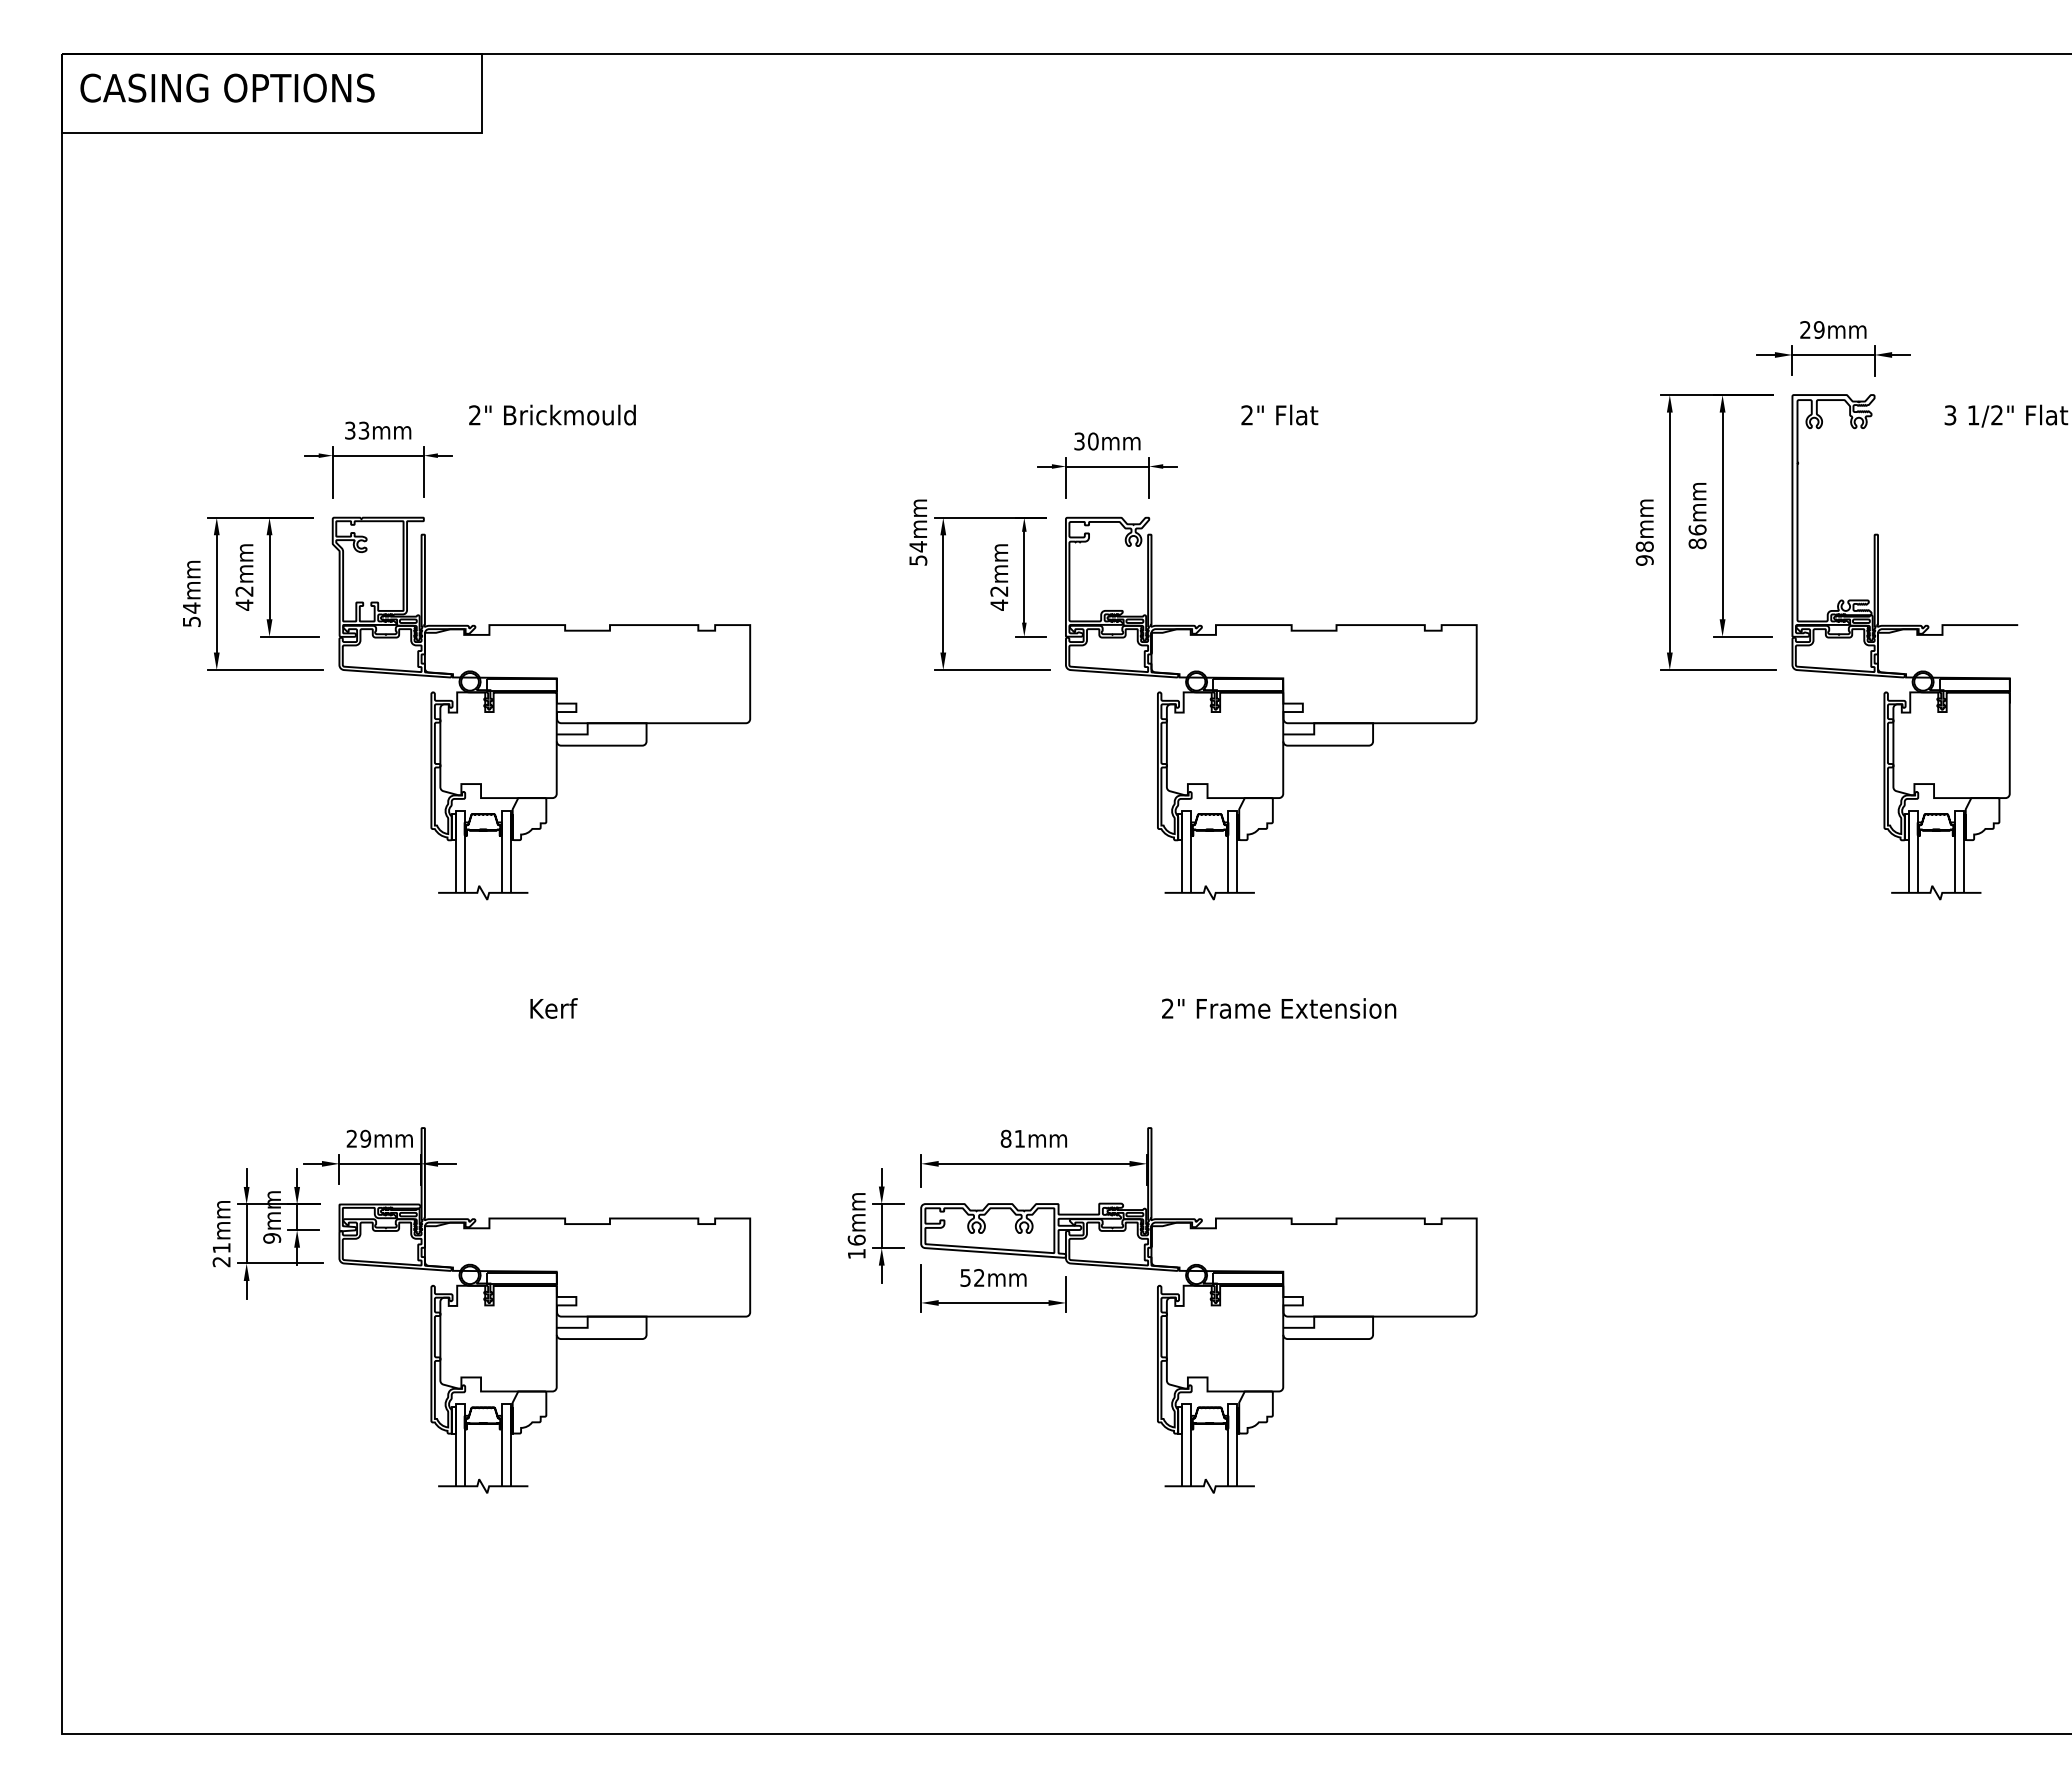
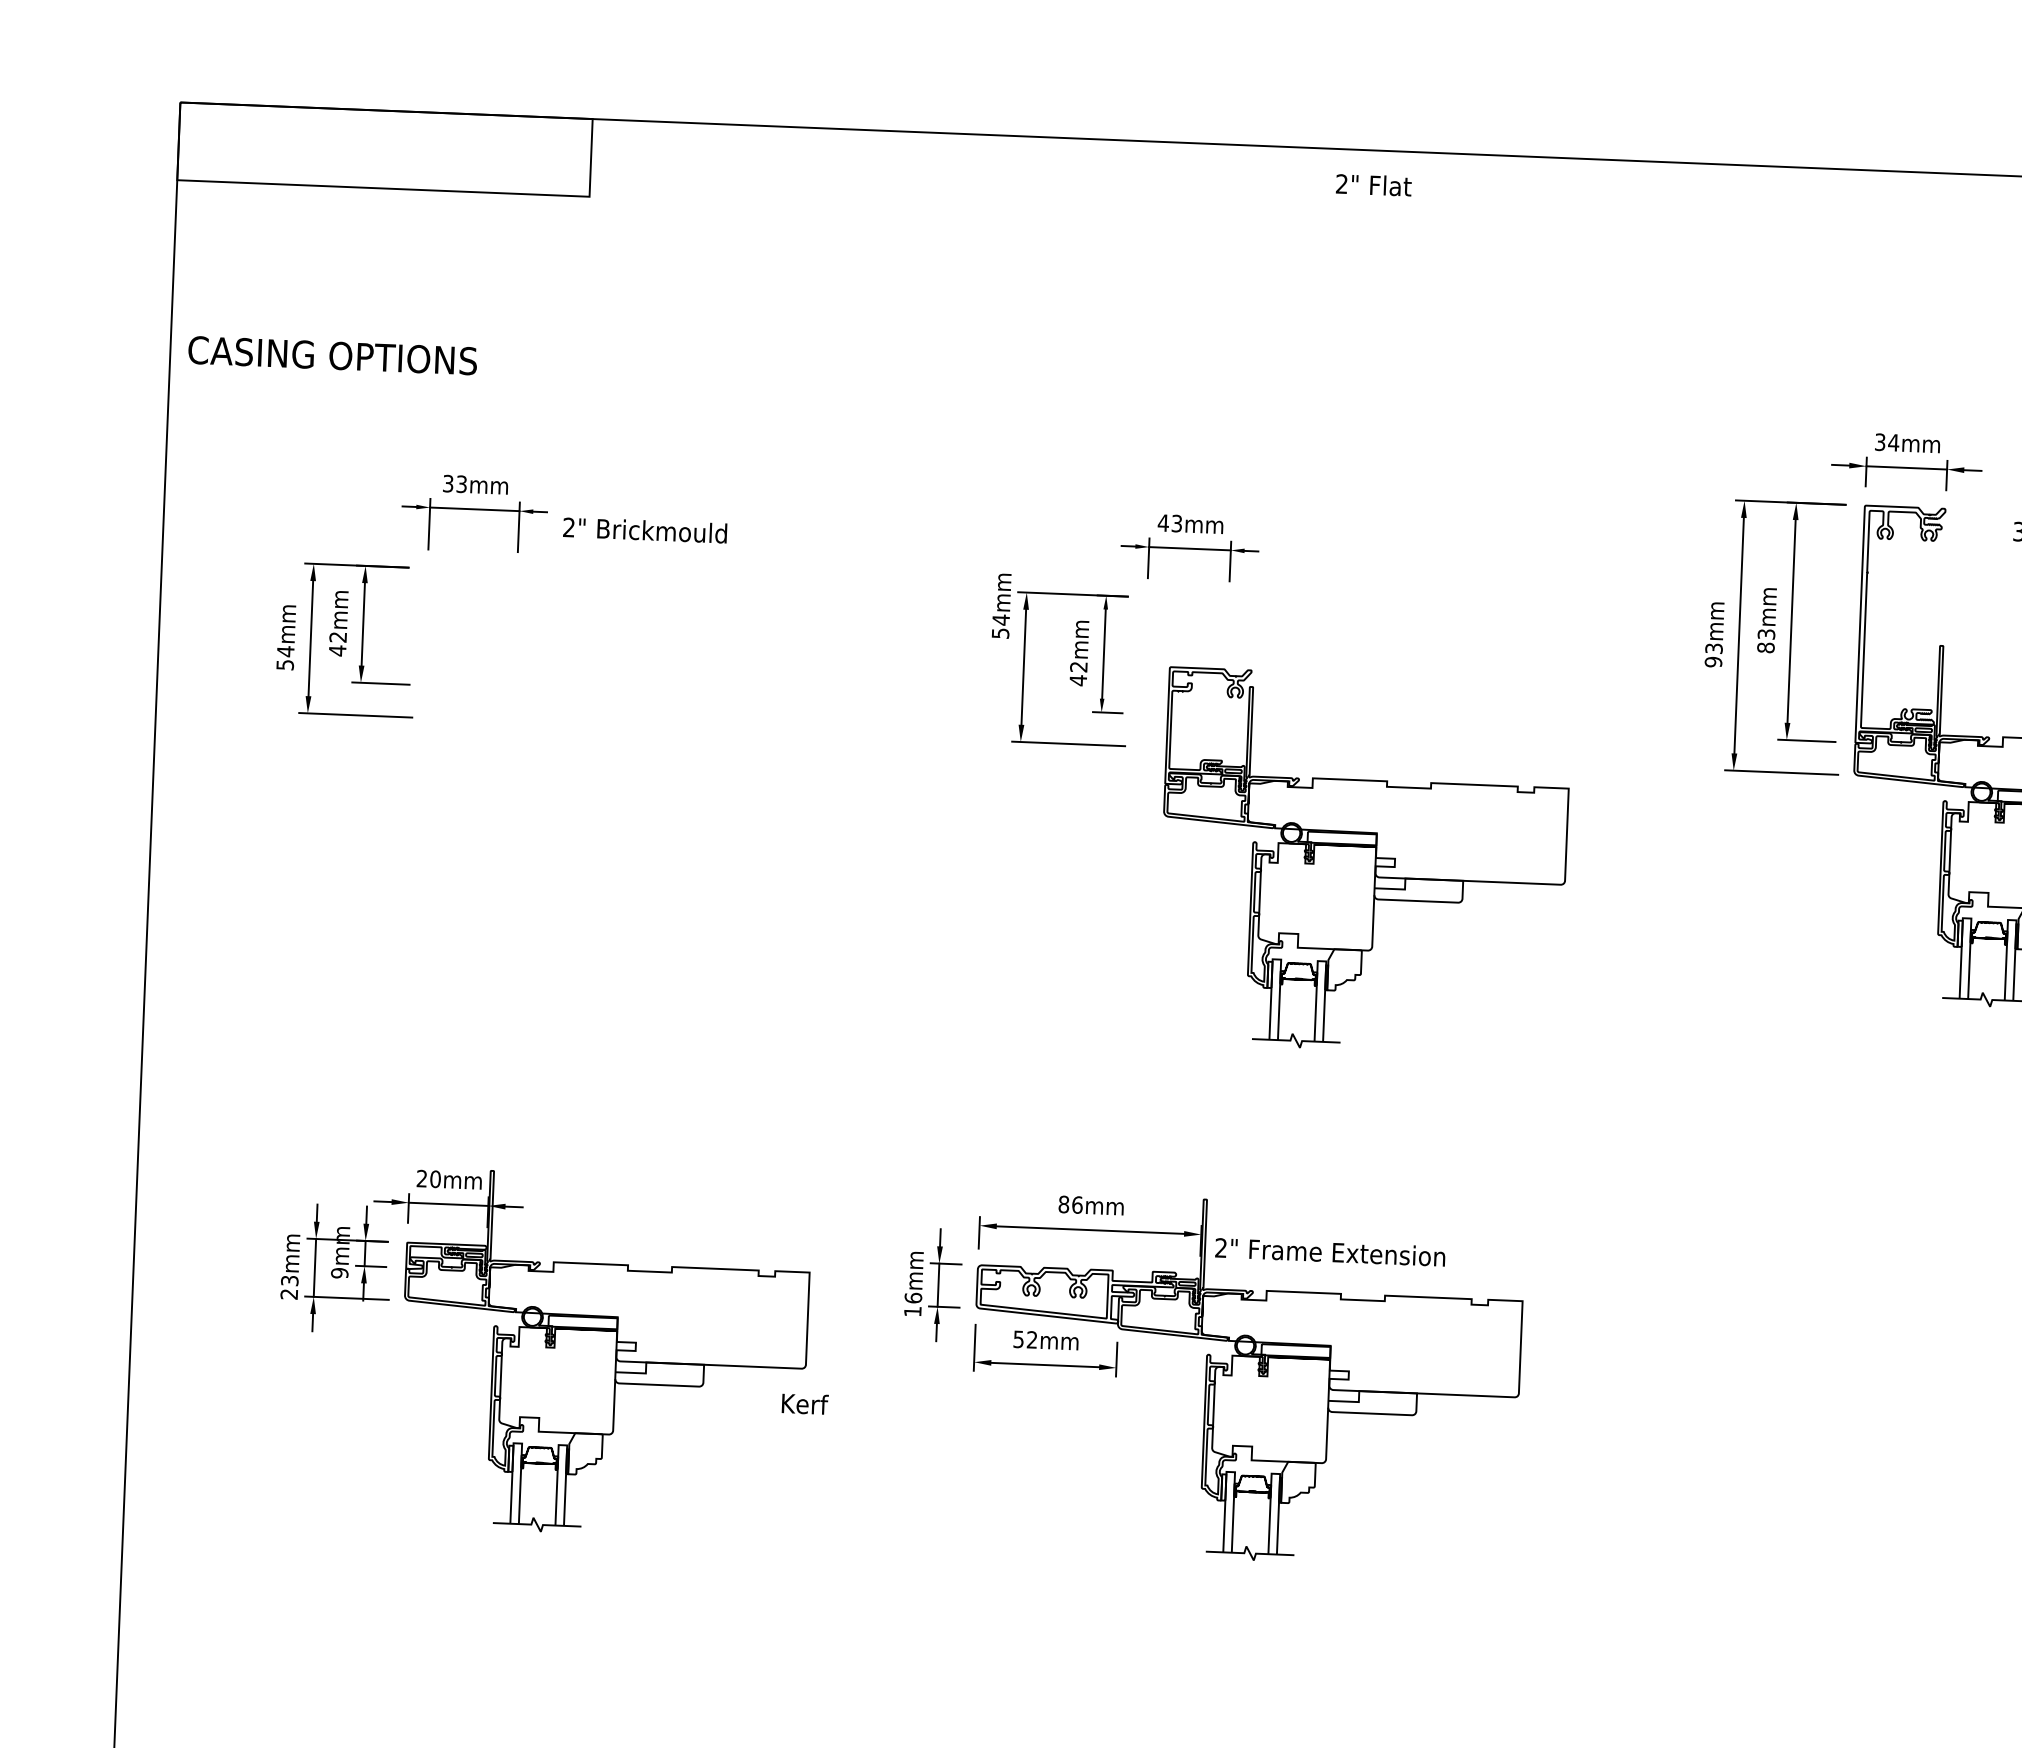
text: (227, 87) -> (332, 355), moved
text: (1812, 329) -> (1887, 442), 29mm -> 34mm
text: (552, 414) -> (645, 529), moved
text: (1279, 414) -> (1373, 184), moved
text: (1085, 441) -> (1169, 523), 30mm -> 43mm
text: (1697, 529) -> (1766, 633), 86mm -> 83mm
text: (1644, 546) -> (1713, 648), 98mm -> 93mm
part: (541, 708) -> (624, 763), removed
part: (1271, 708) -> (1364, 862), moved
text: (553, 1008) -> (804, 1404), moved
text: (1279, 1008) -> (1330, 1252), moved
text: (365, 1138) -> (435, 1178), 29mm -> 20mm
text: (1019, 1138) -> (1077, 1204), 81mm -> 86mm
text: (221, 1248) -> (289, 1281), 21mm -> 23mm

